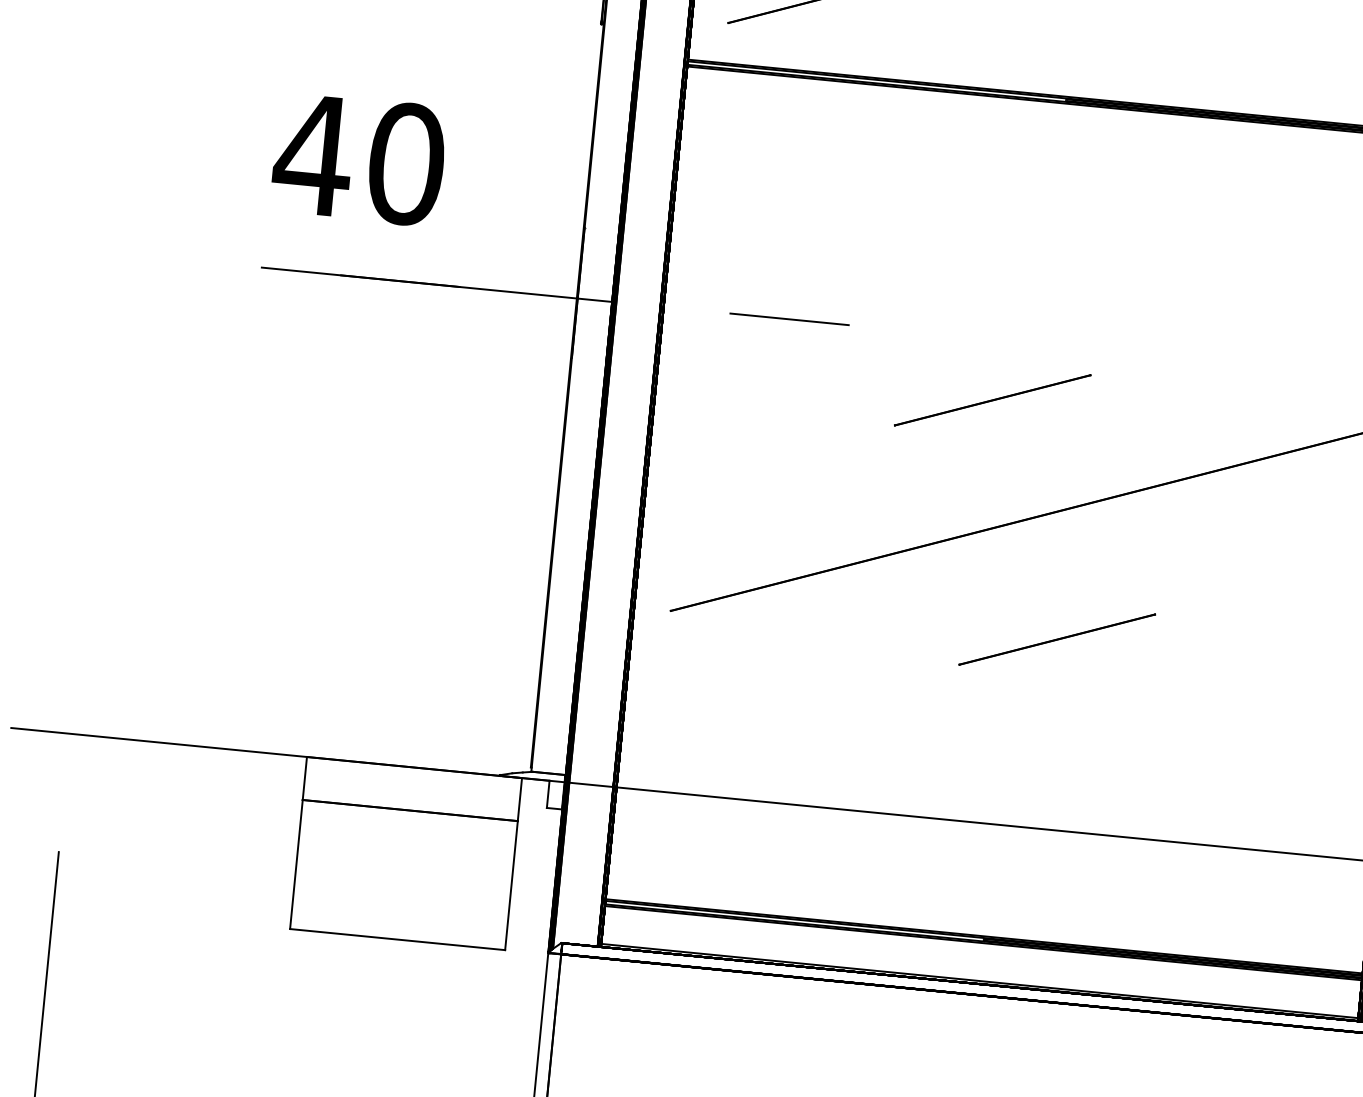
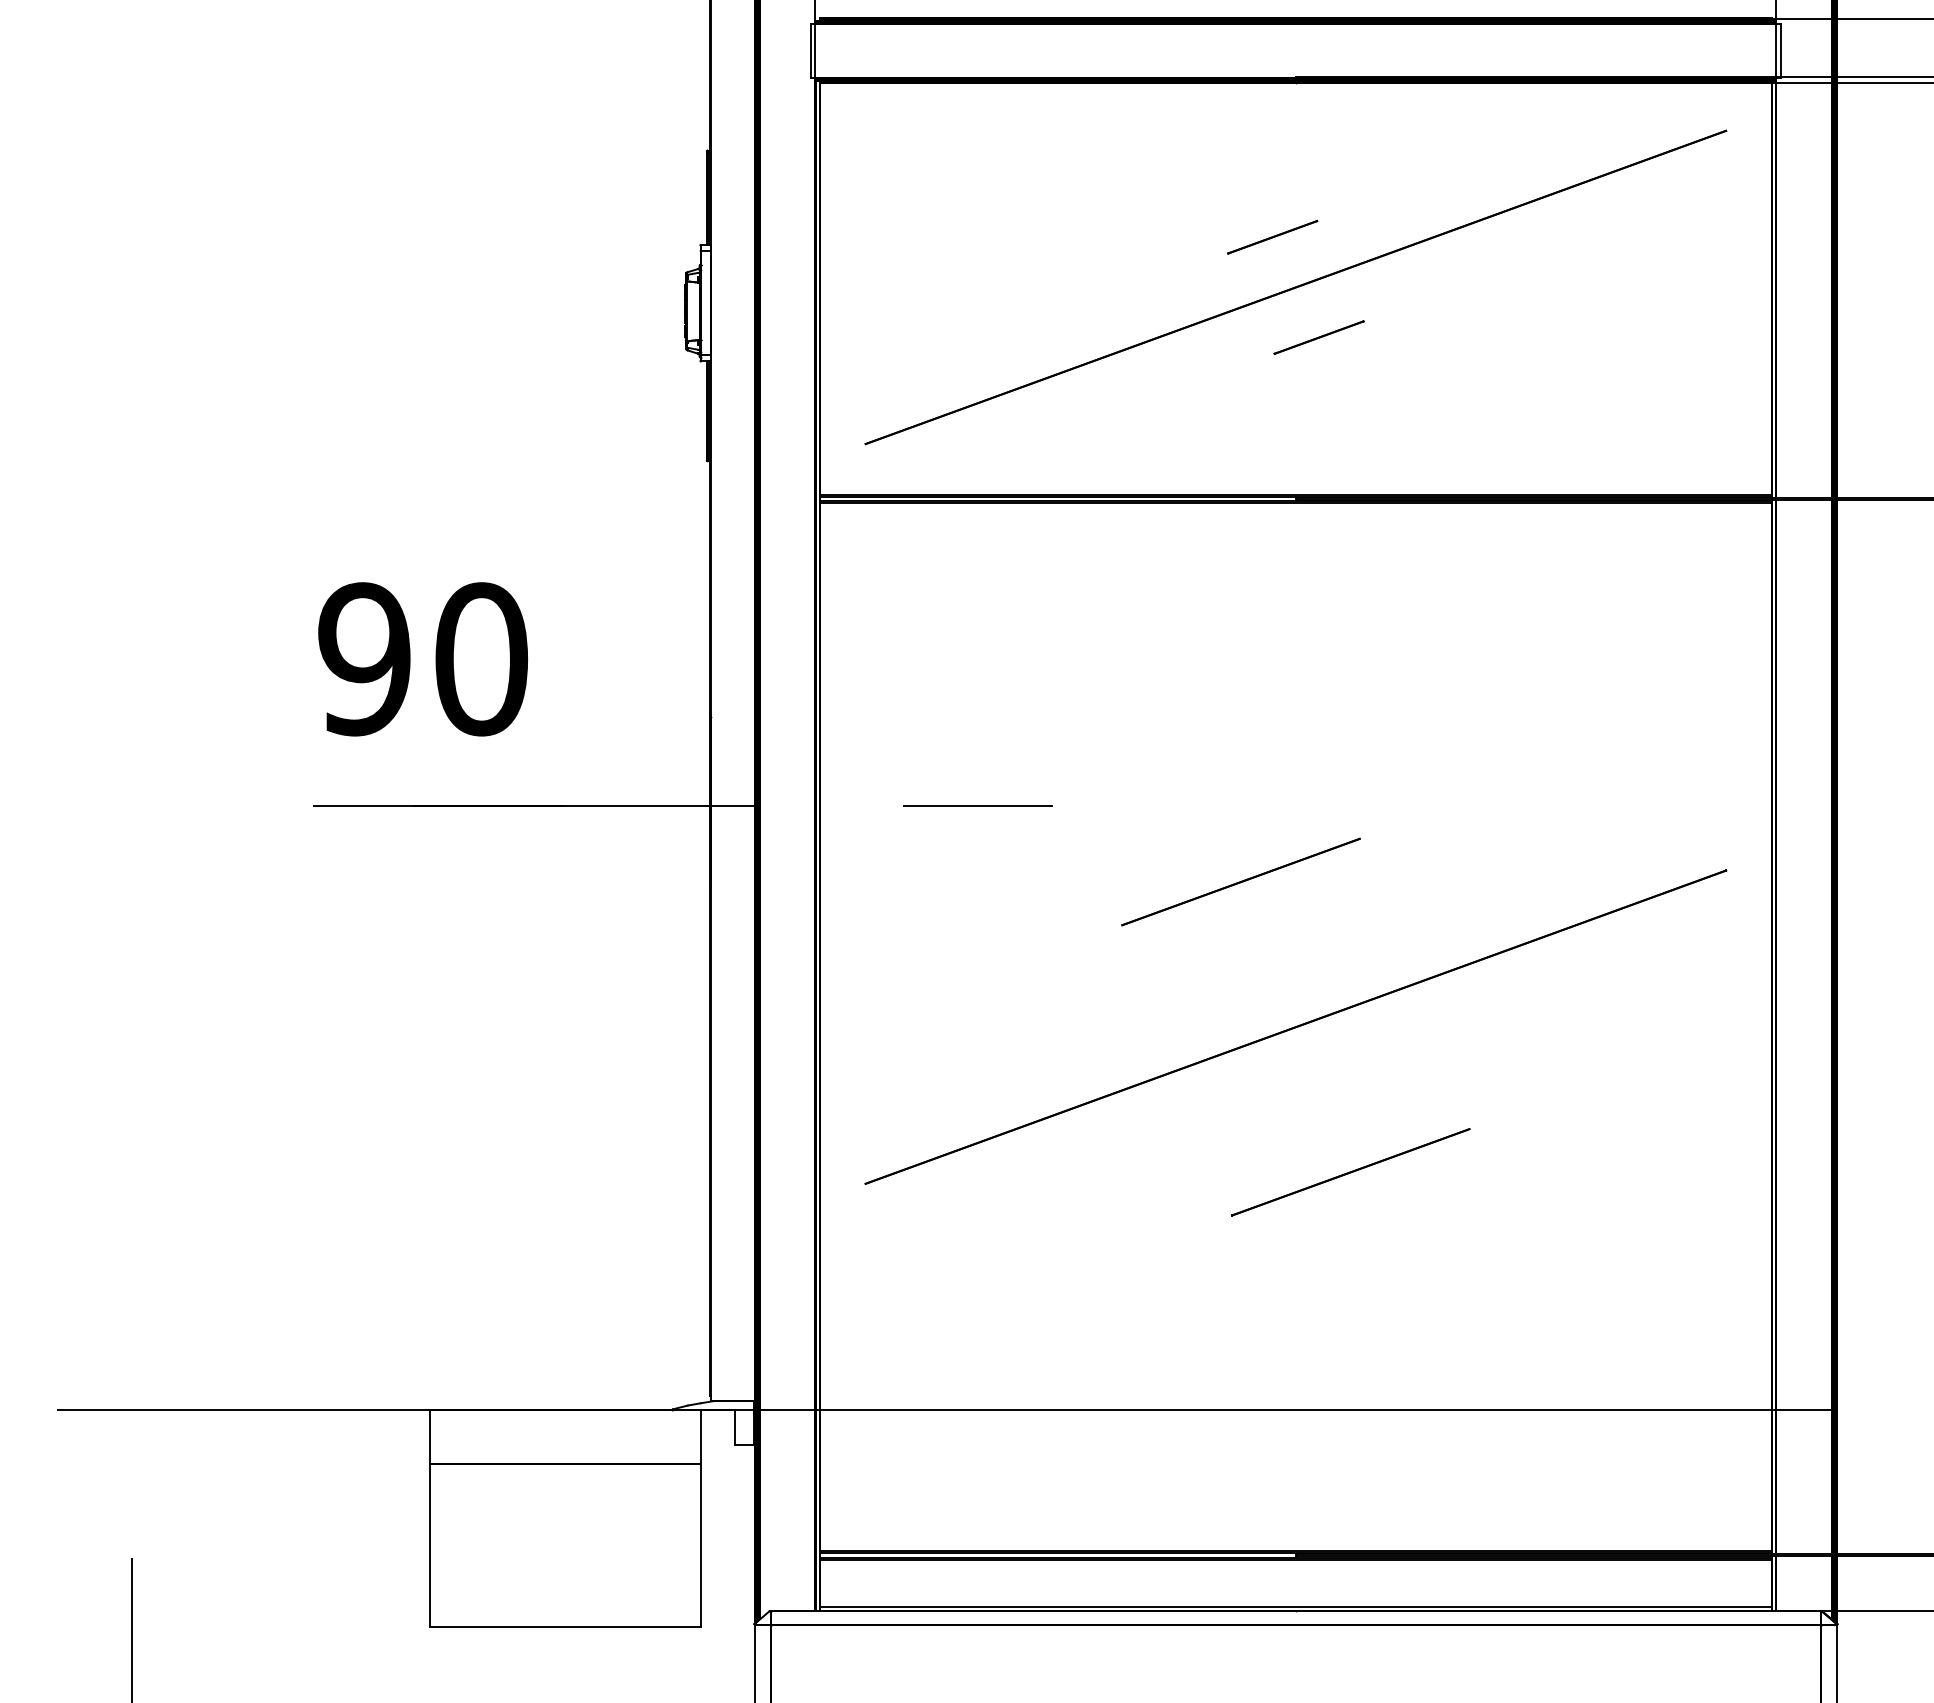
text: (313, 155) -> (364, 659), 40 -> 90

